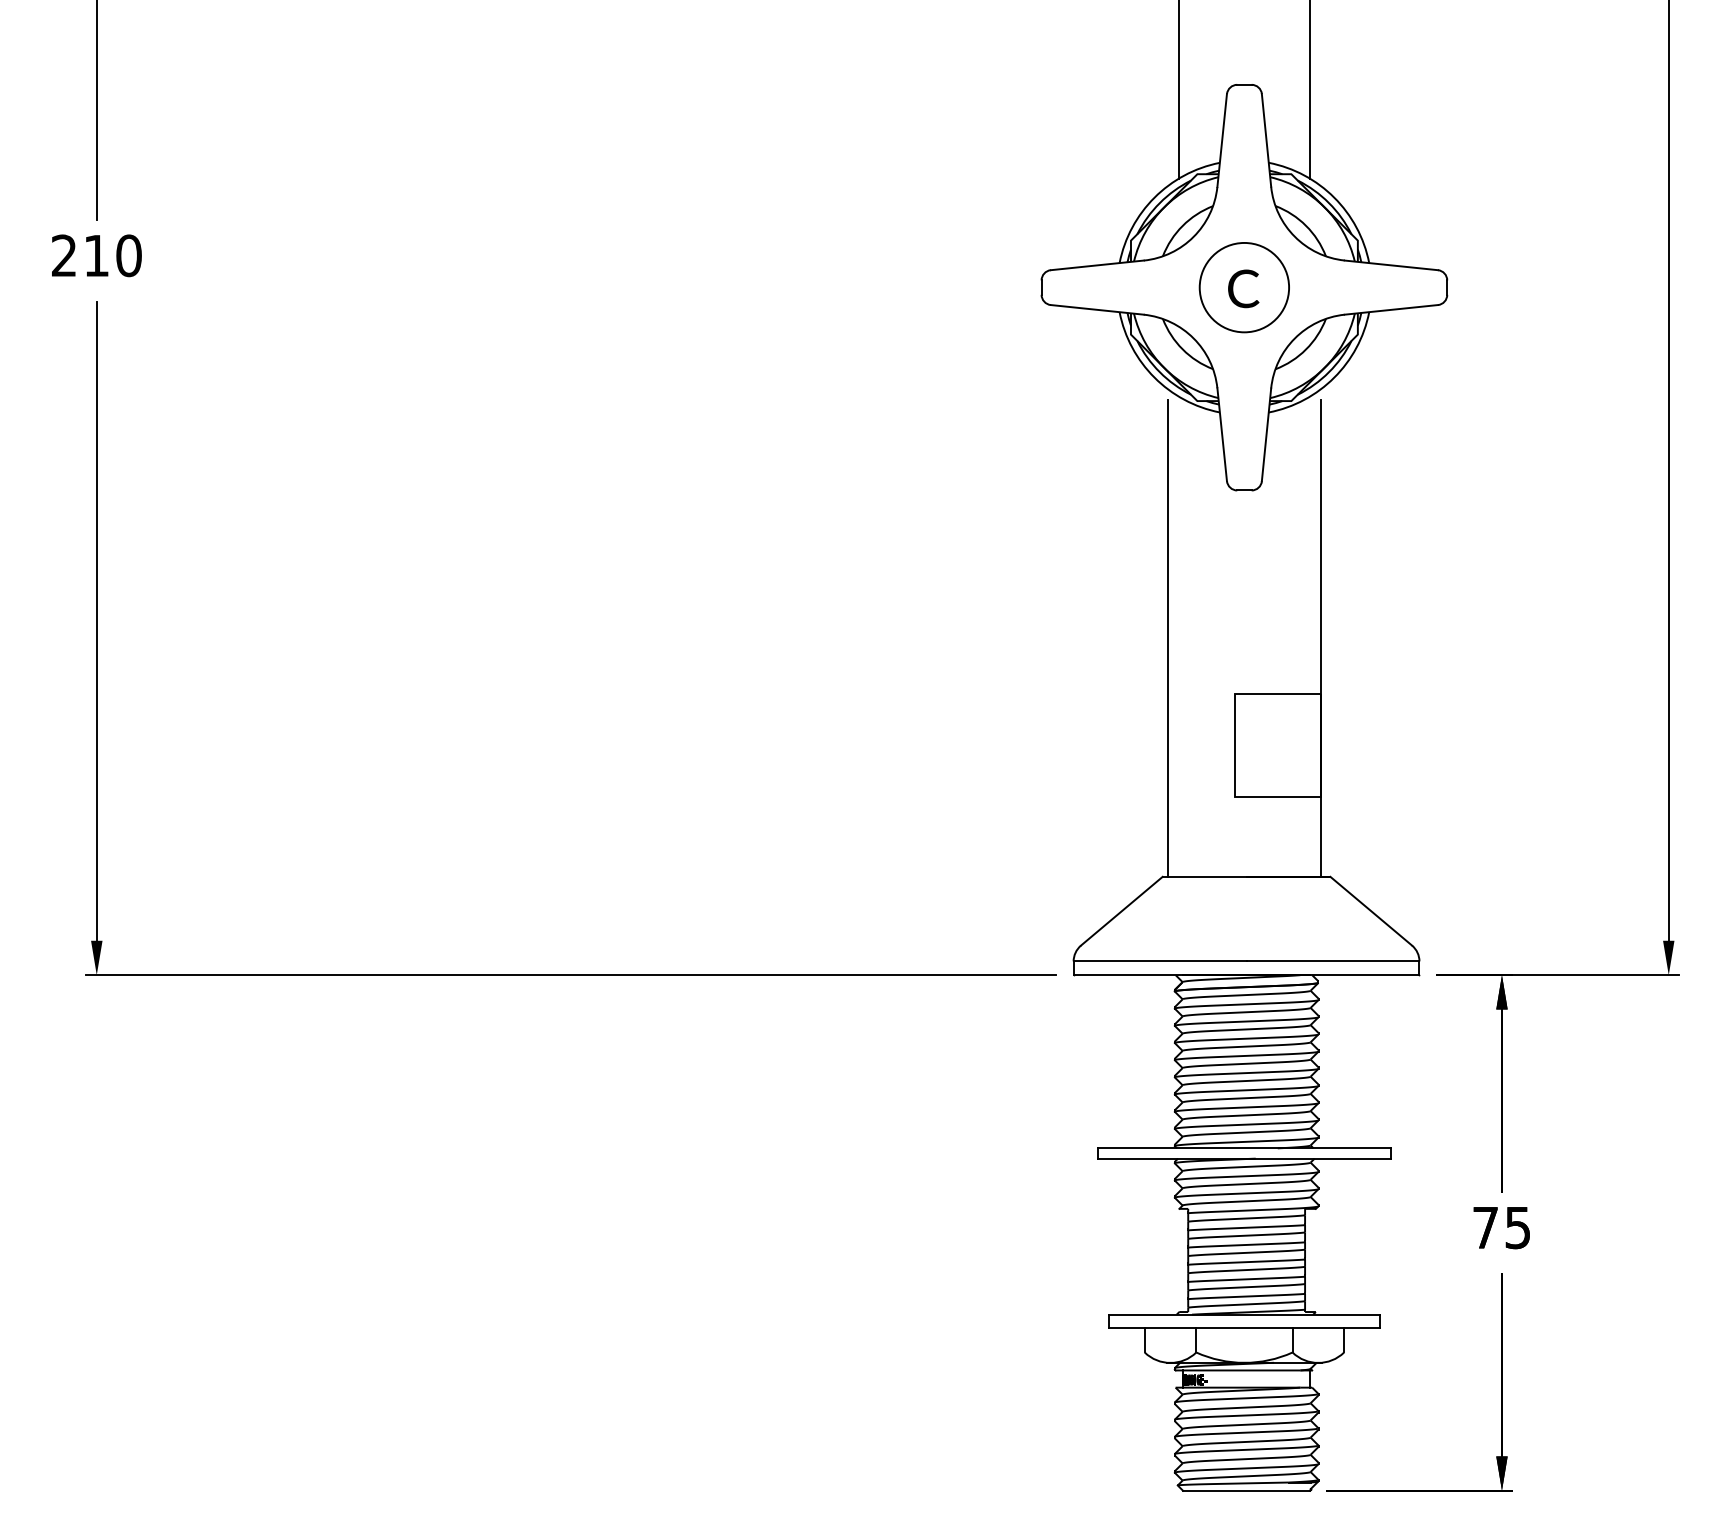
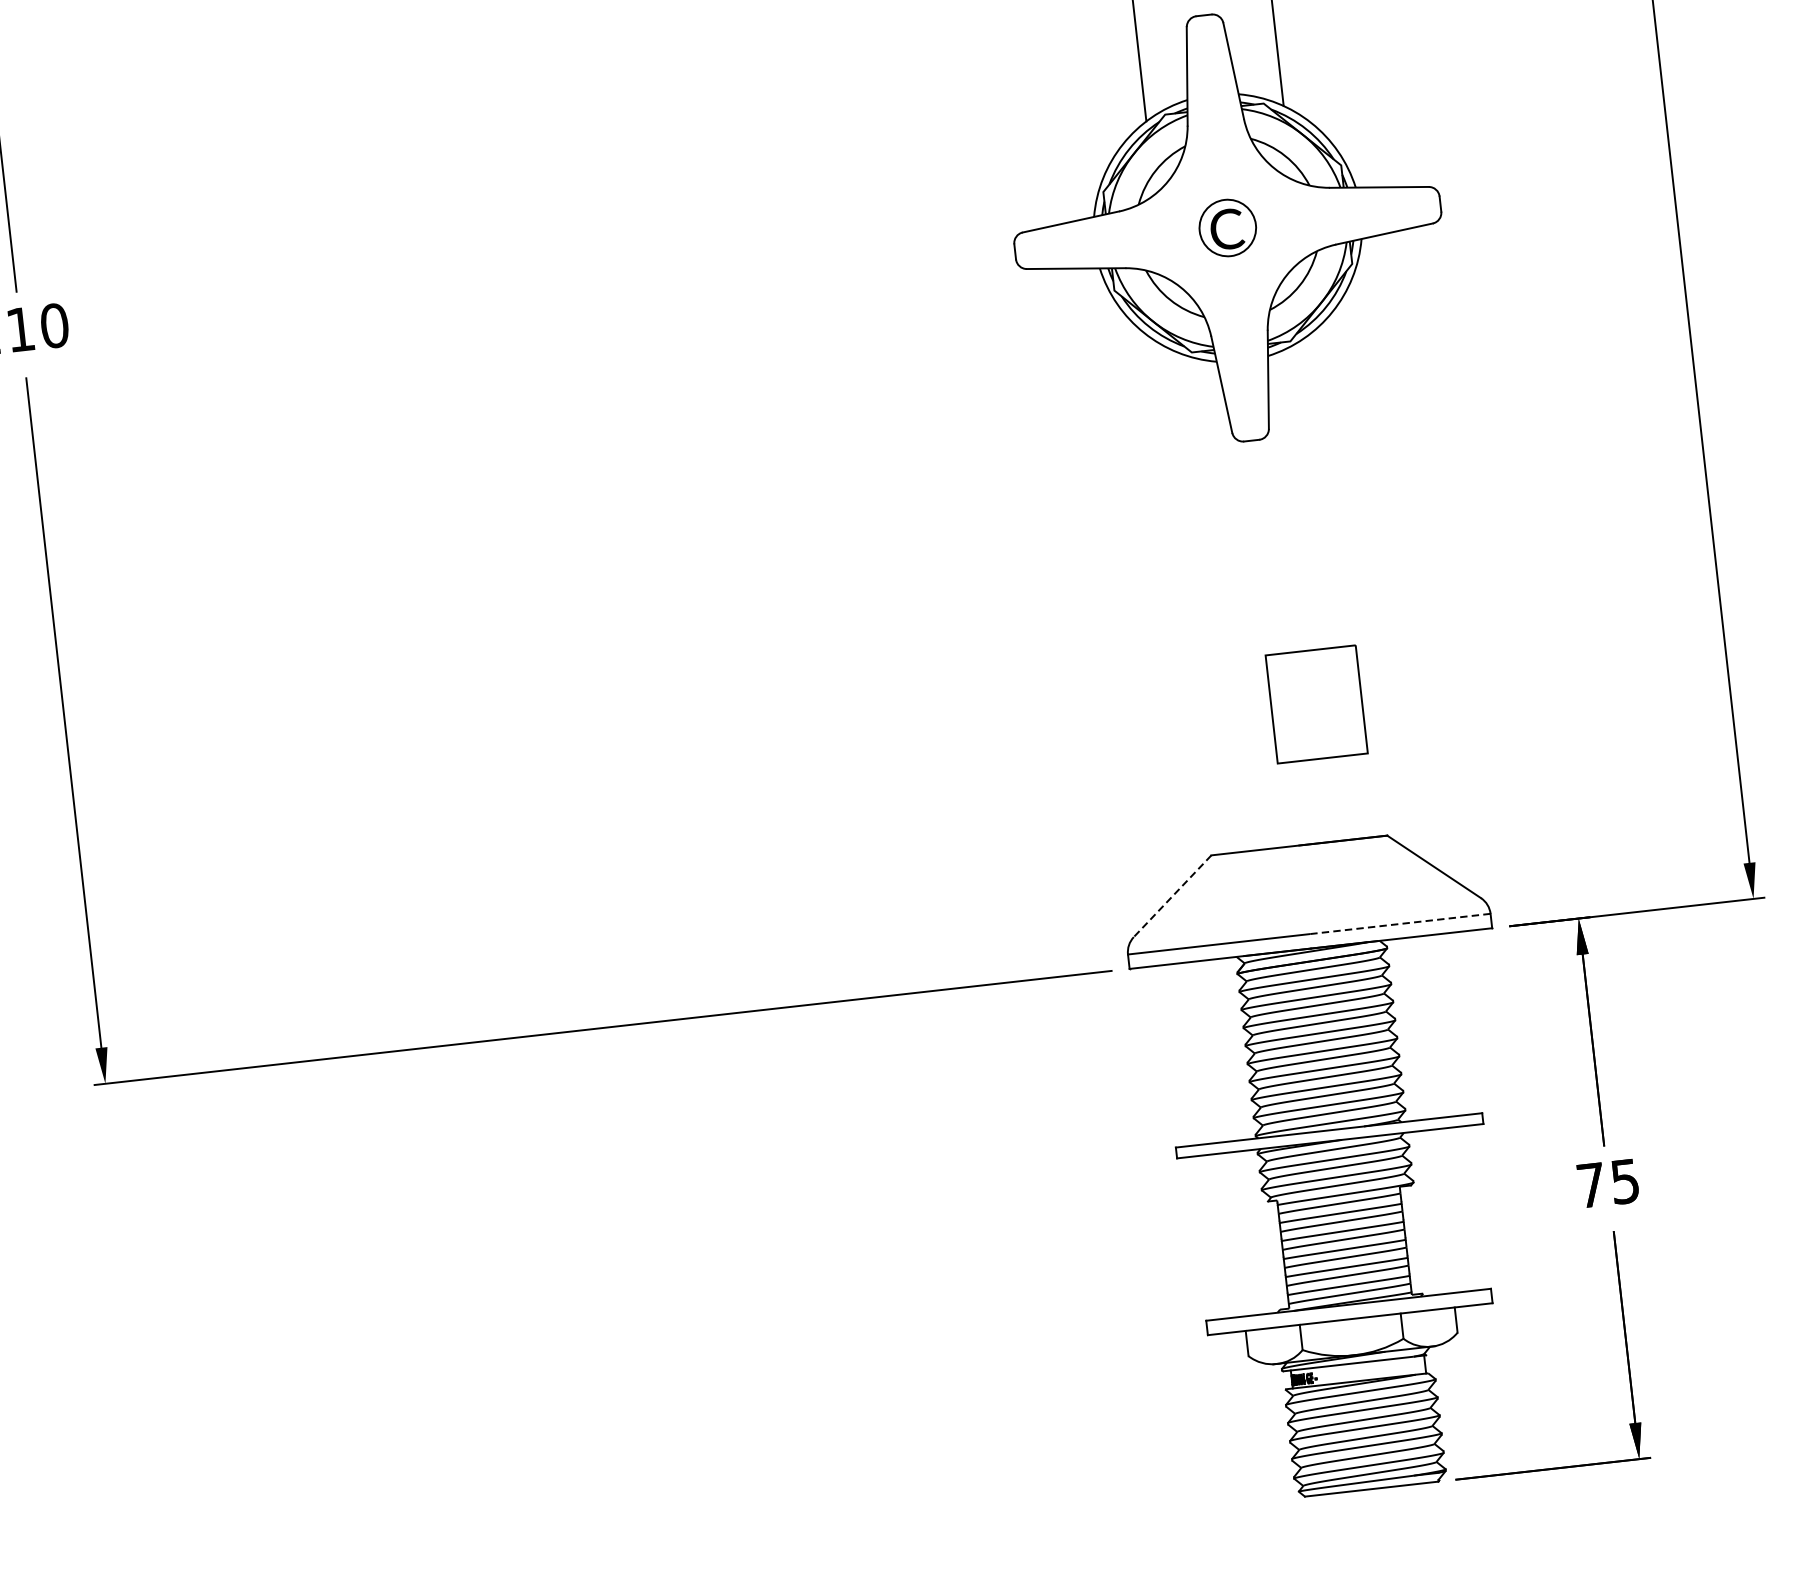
circle: (1244, 287) -> (1227, 227), size x0.6
line: (1168, 637) -> (1189, 603), removed
line: (1320, 637) -> (1348, 585), removed
line: (1121, 911) -> (1172, 896), solid -> dashed
line: (1332, 961) -> (1399, 924), solid -> dashed

